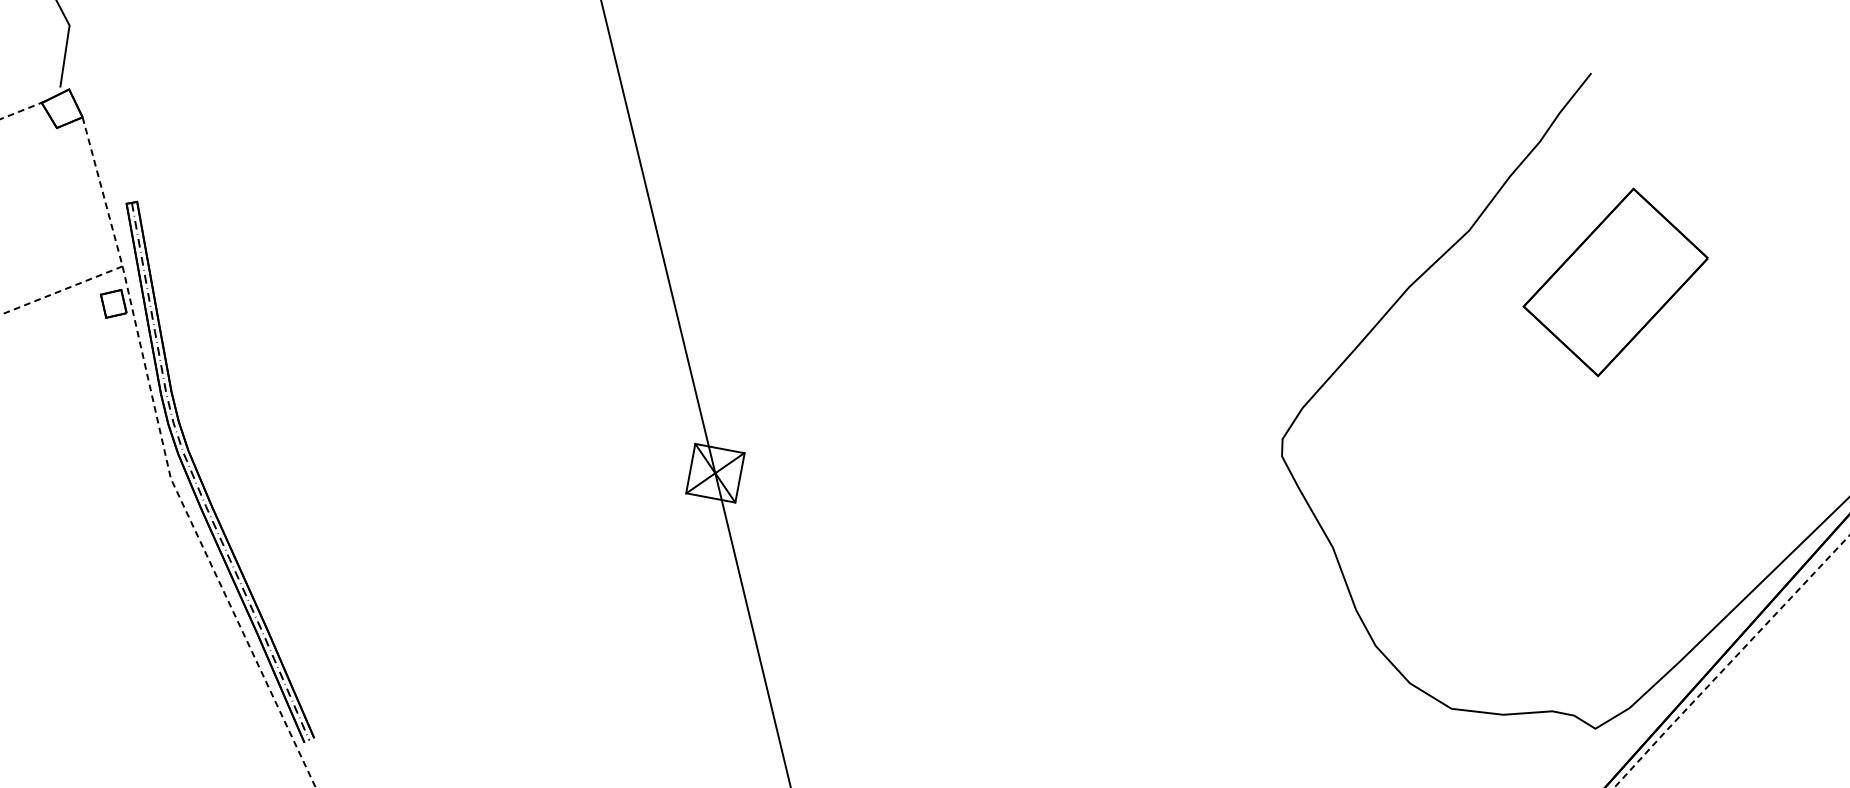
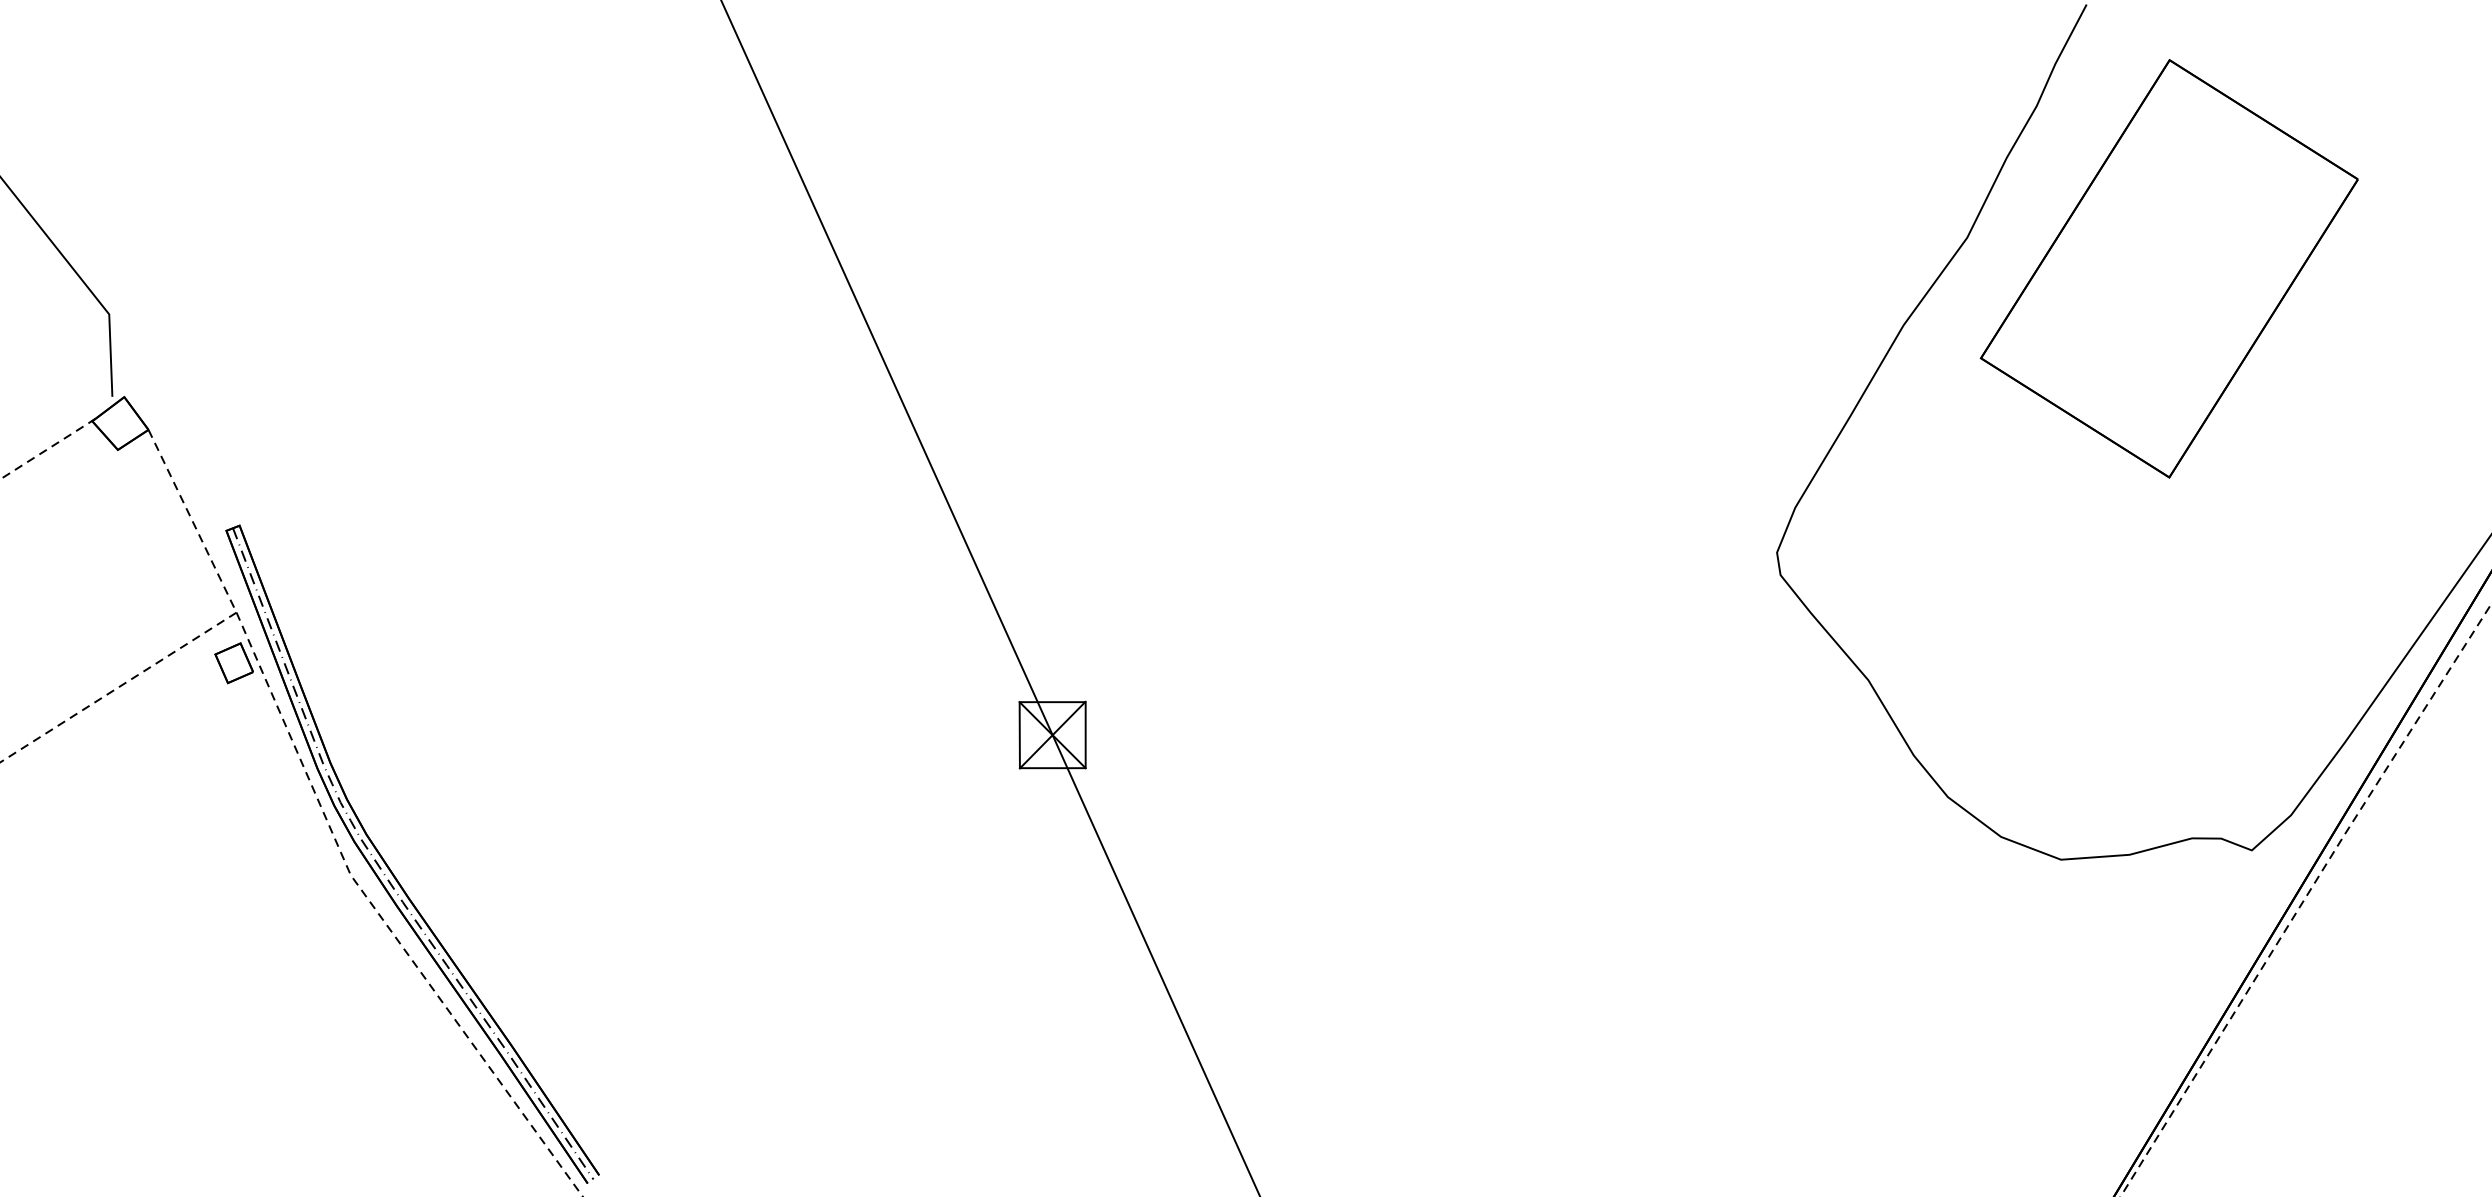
part: (1615, 282) -> (2168, 268), size x1.67

